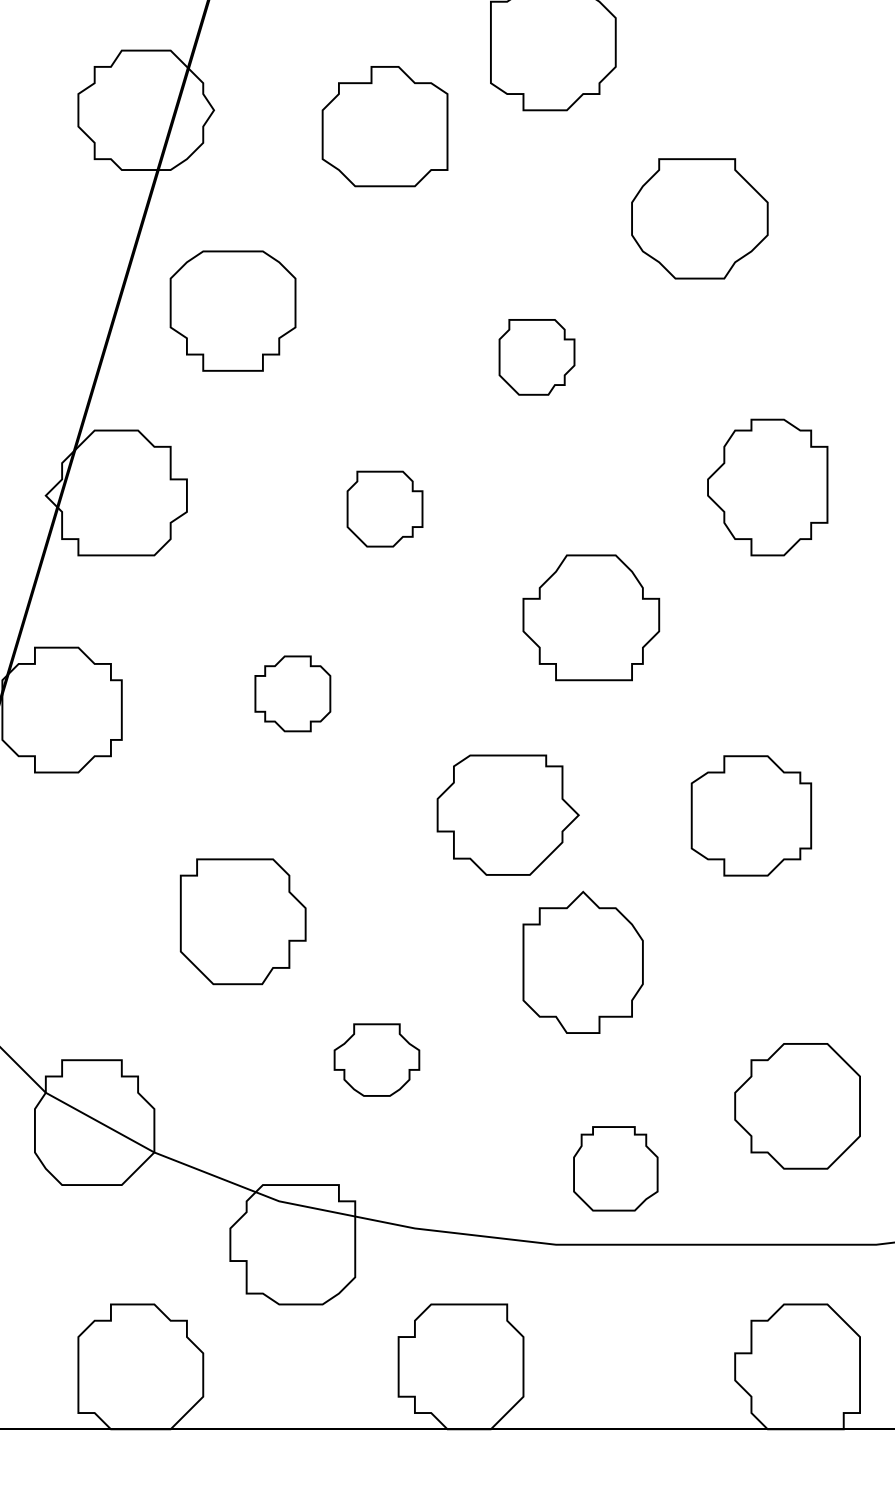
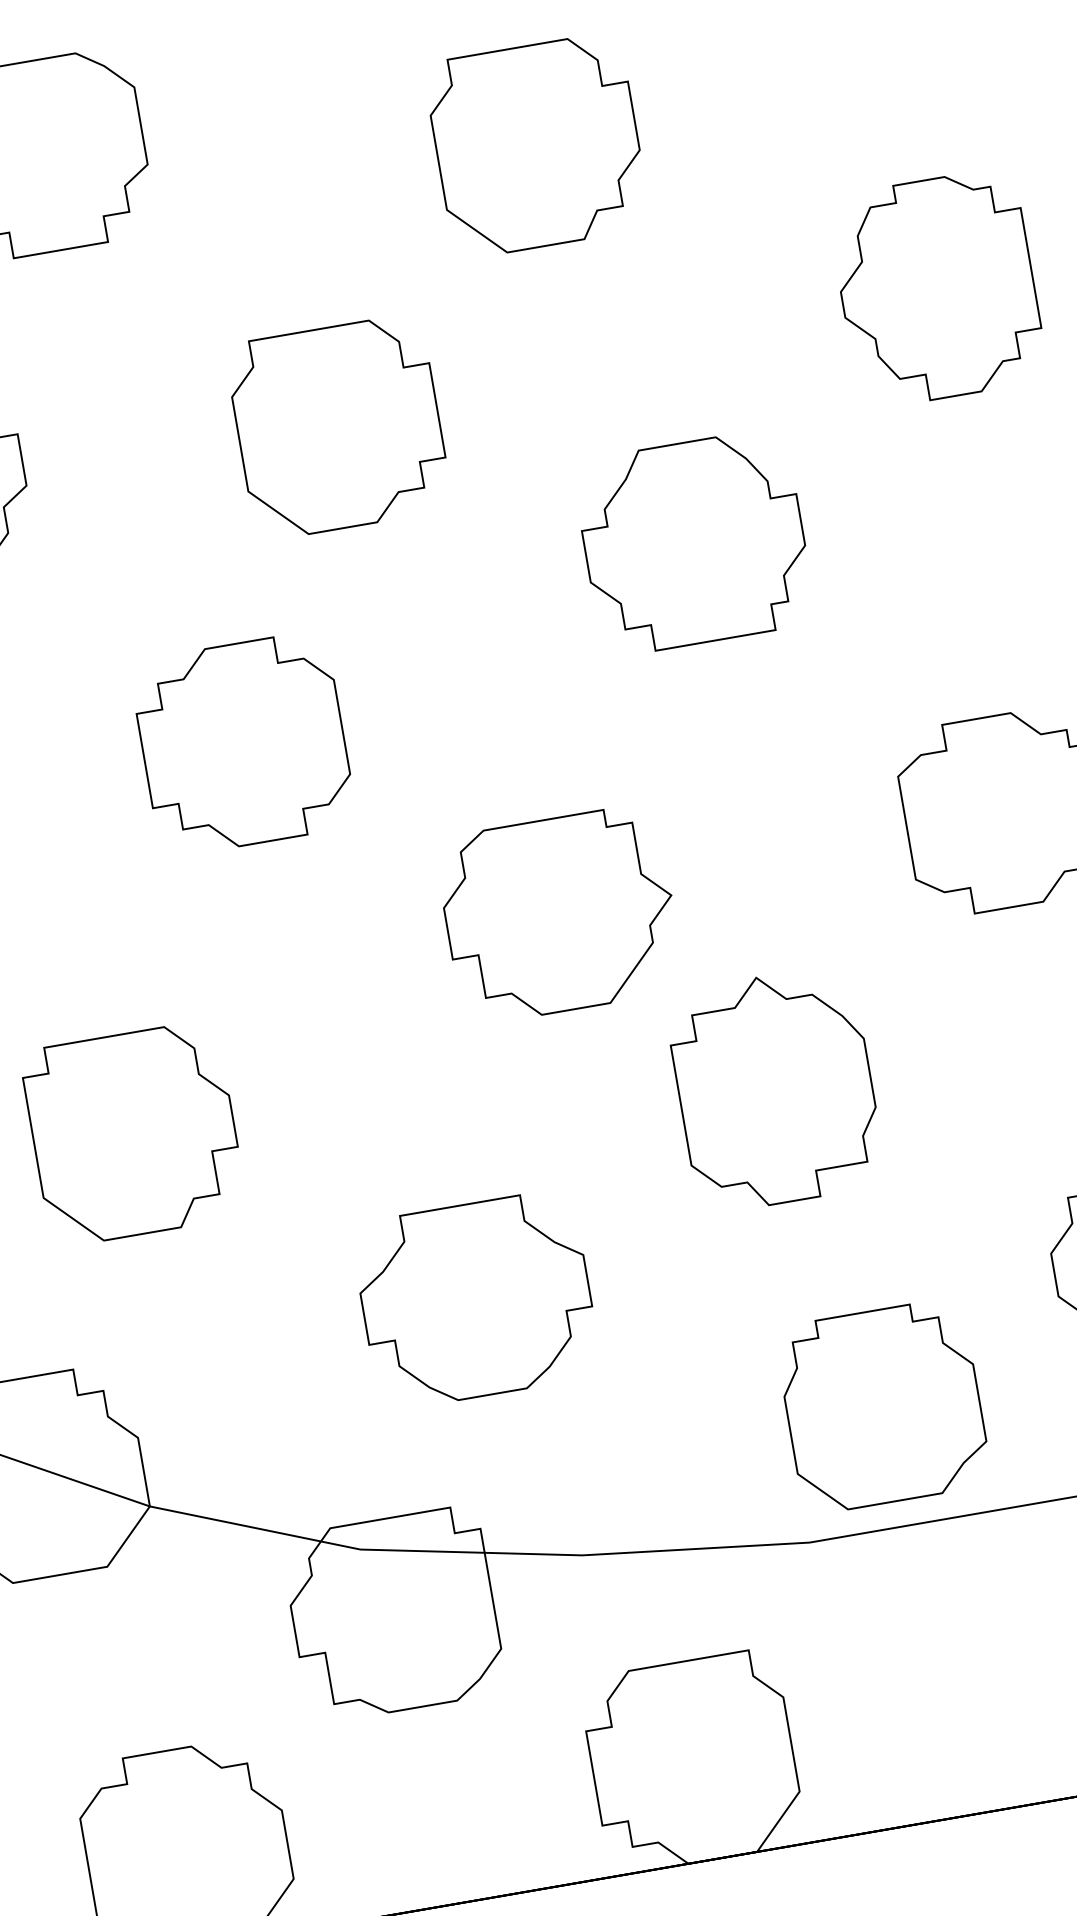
part: (536, 357) -> (536, 146), size x1.67
part: (384, 508) -> (337, 426), size x1.67
part: (292, 693) -> (242, 743), size x1.67
part: (507, 814) -> (558, 913), moved
part: (242, 921) -> (132, 1133), moved
part: (376, 1059) -> (475, 1298), size x1.67
part: (615, 1168) -> (882, 1405), size x1.43

